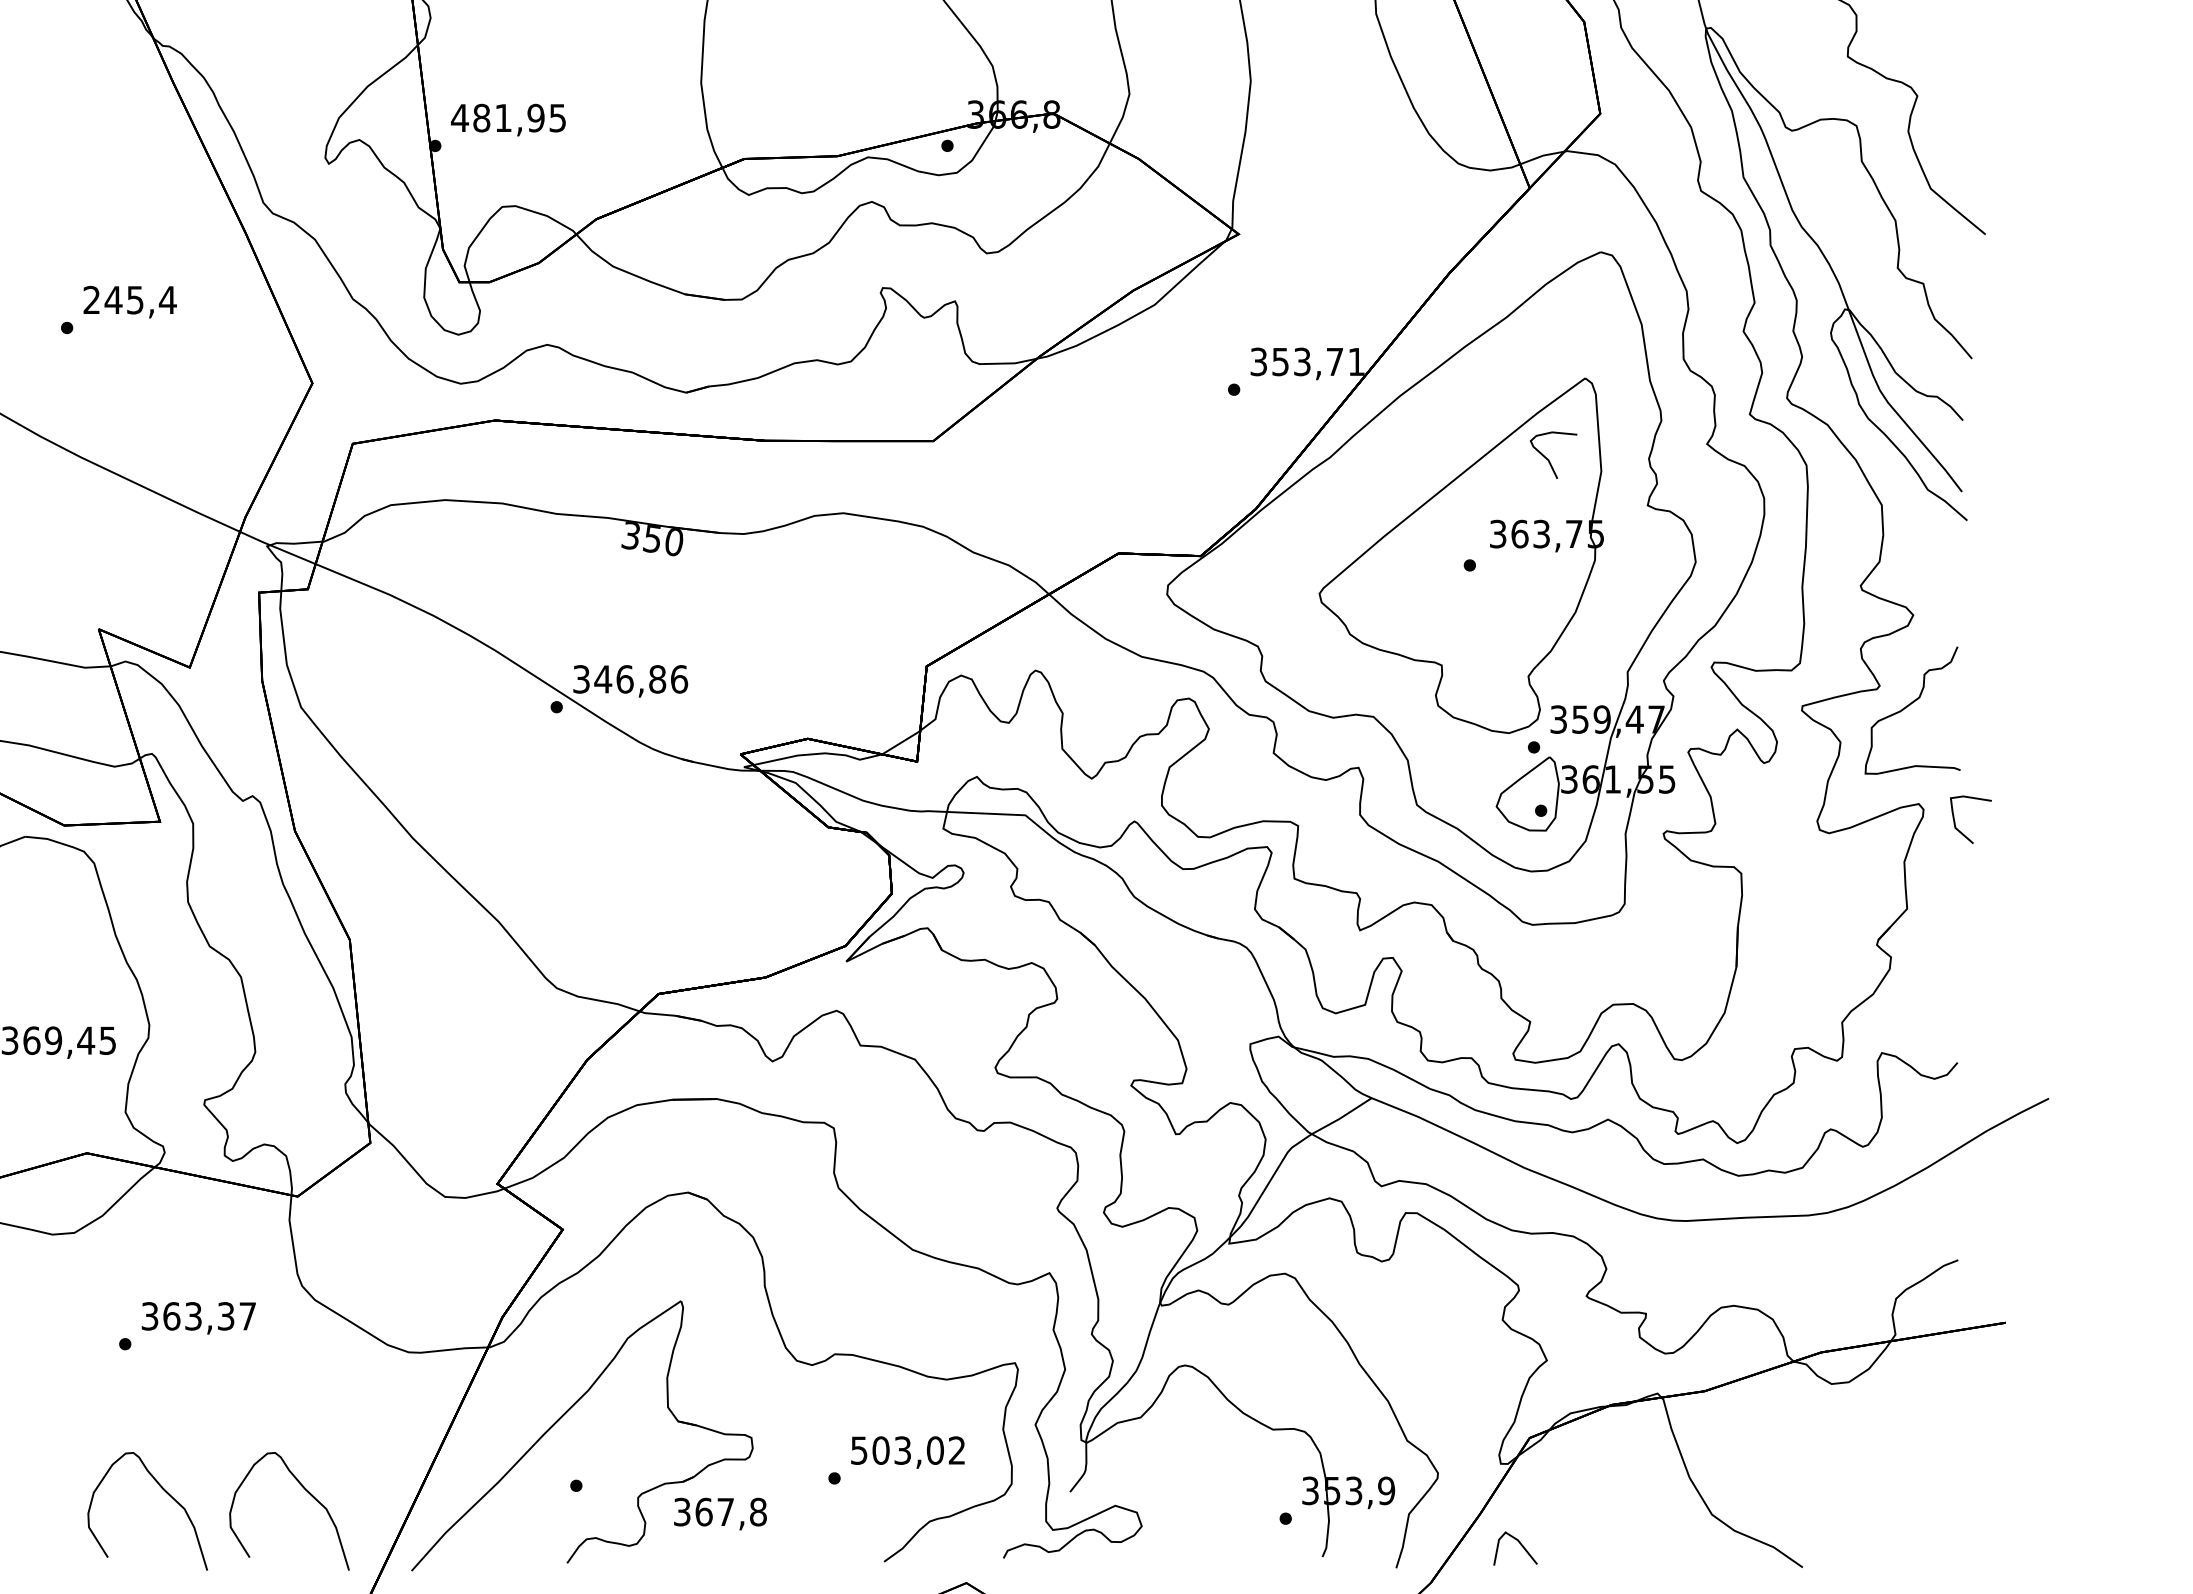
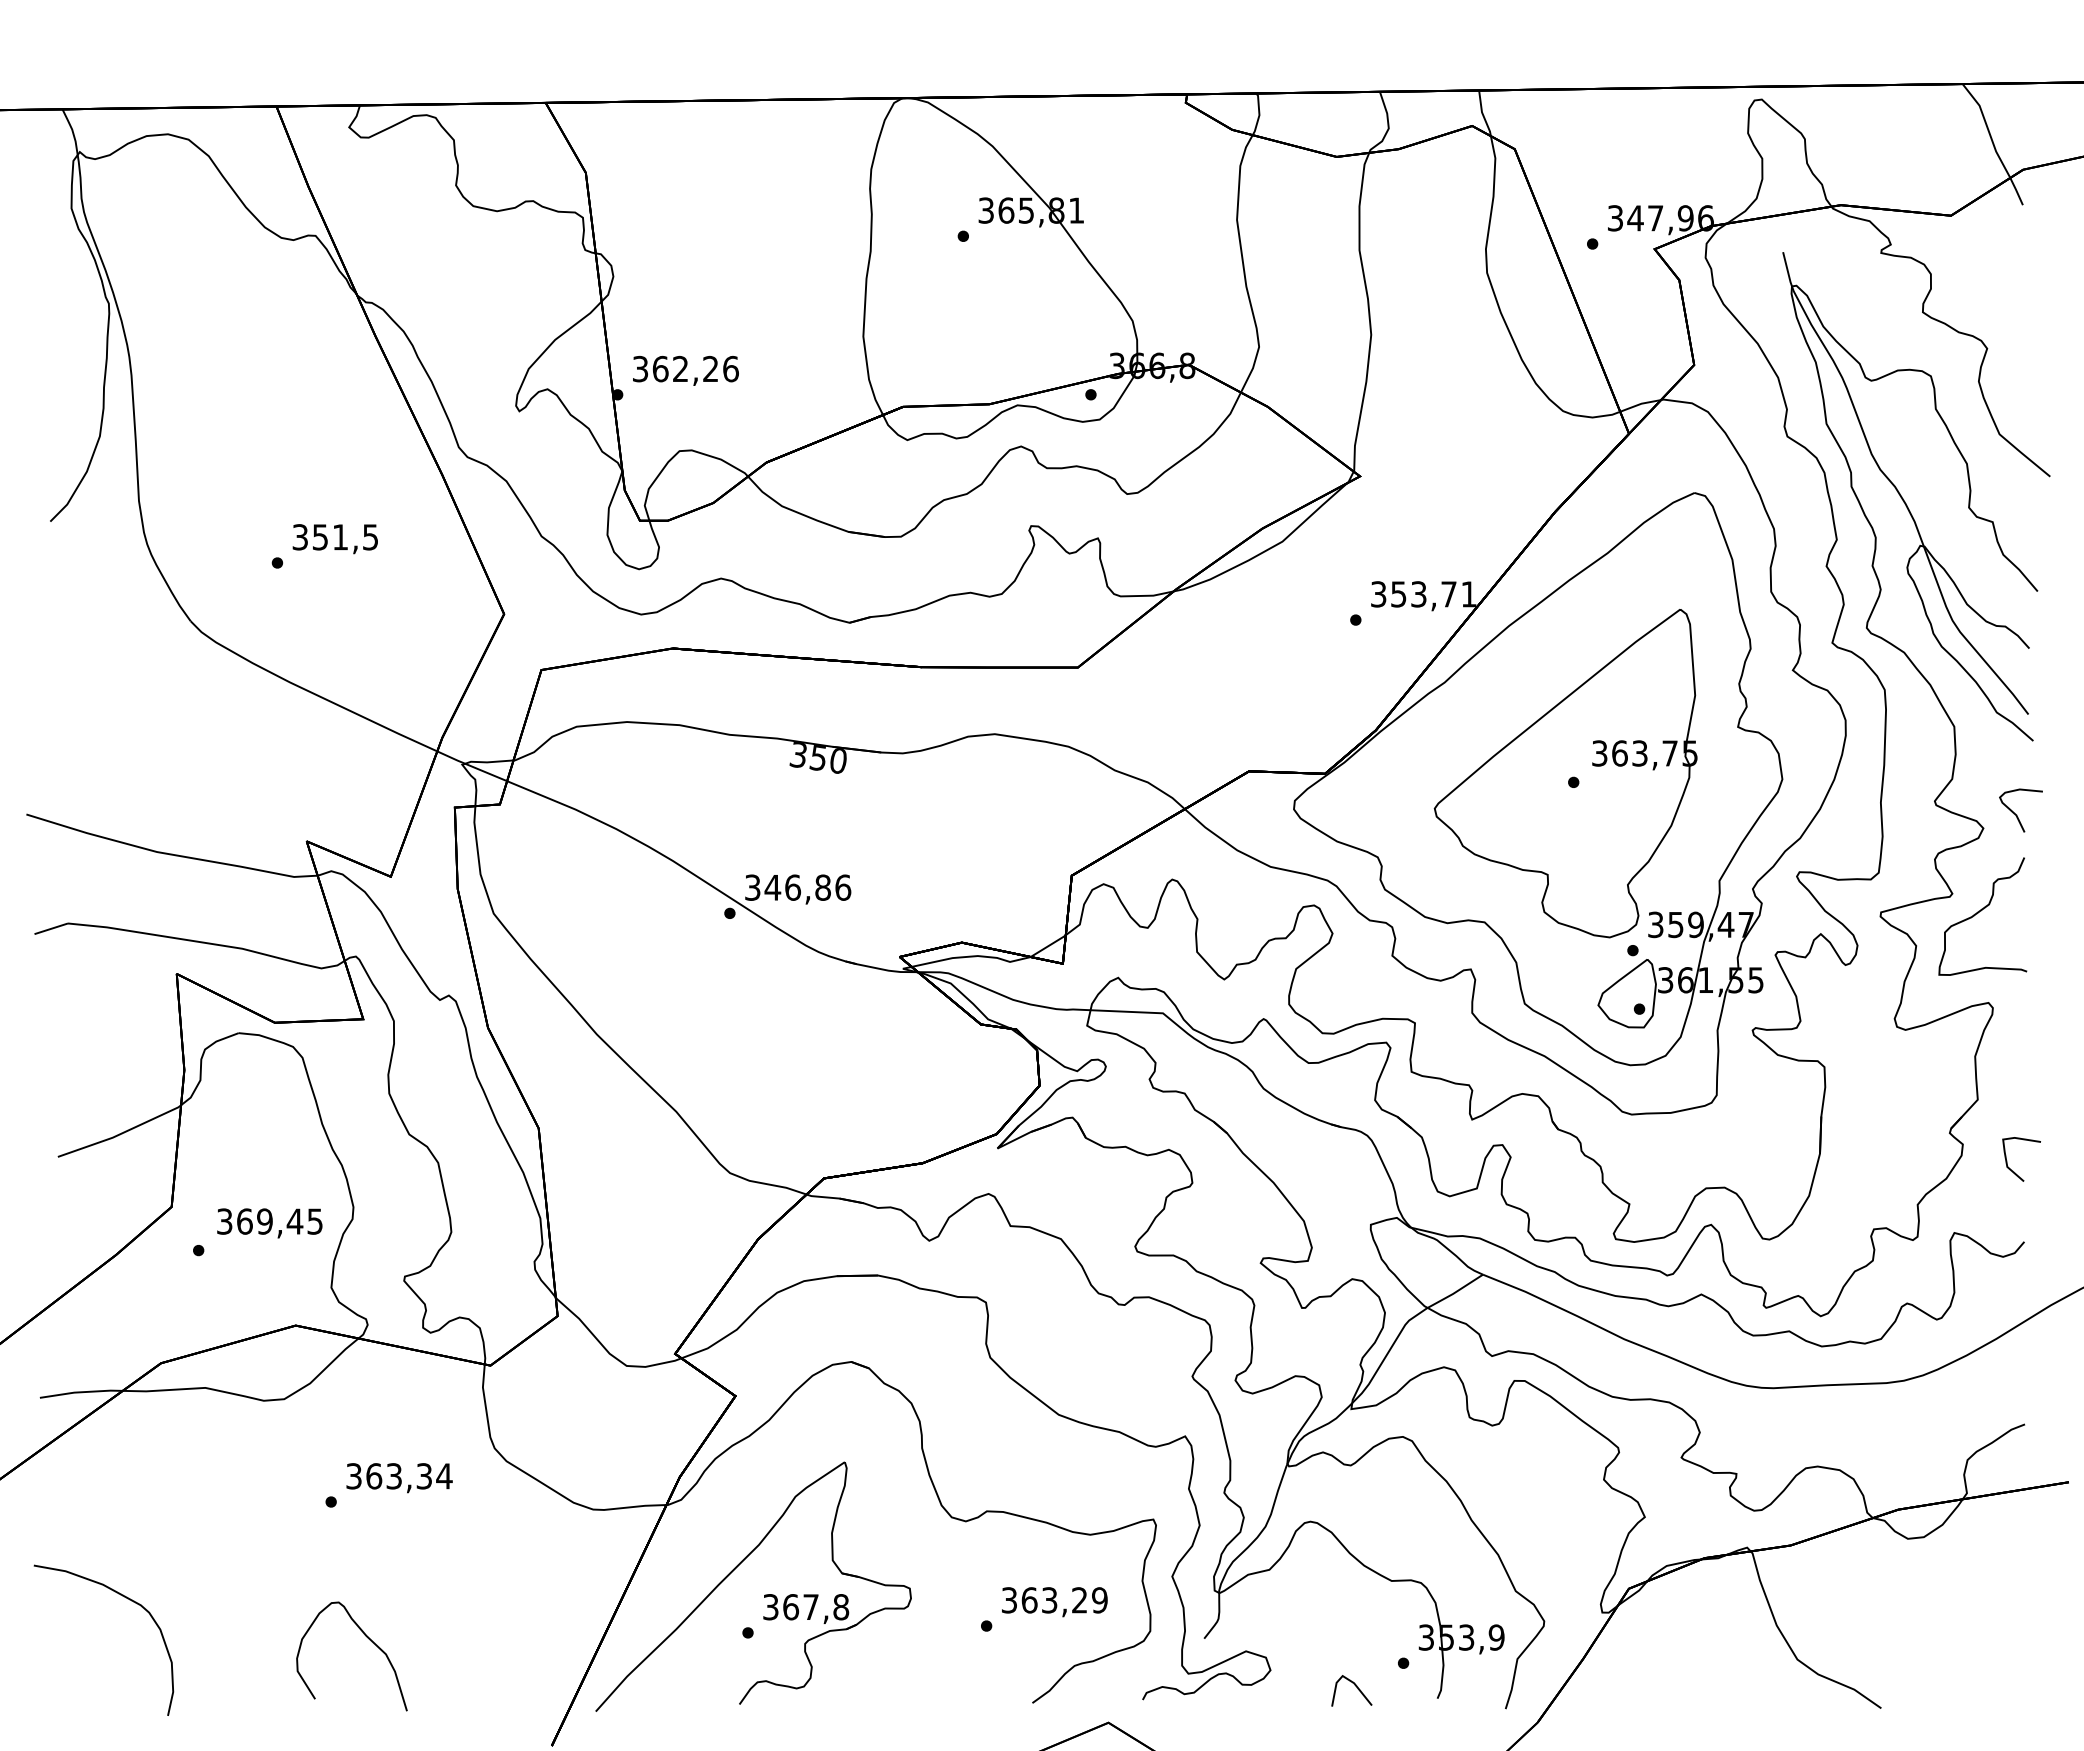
text: (508, 117) -> (685, 368), 481,95 -> 362,26
text: (129, 300) -> (335, 537), 245,4 -> 351,5
curve: (1548, 459) -> (2016, 814), moved
curve: (1963, 832) -> (2014, 1171), moved
text: (247, 1316) -> (444, 1476), 363,37 -> 363,34
text: (908, 1450) -> (1054, 1600), 503,02 -> 363,29
curve: (307, 1492) -> (499, 1639), removed
text: (720, 1513) -> (806, 1608), moved
line: (1519, 1543) -> (1355, 1686), moved

